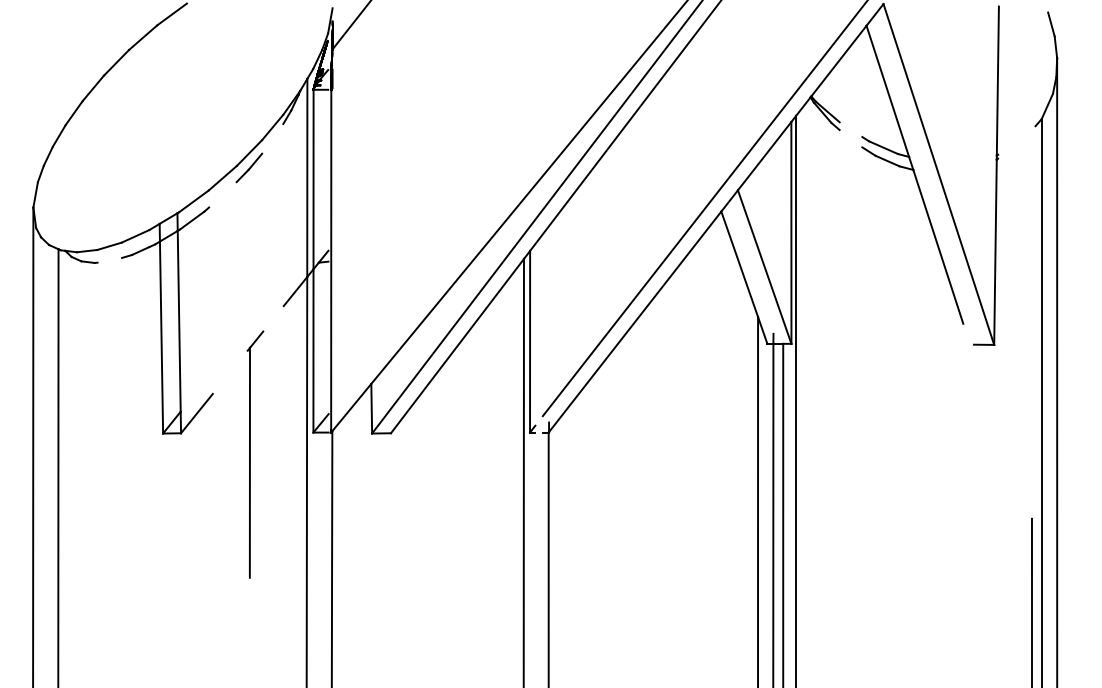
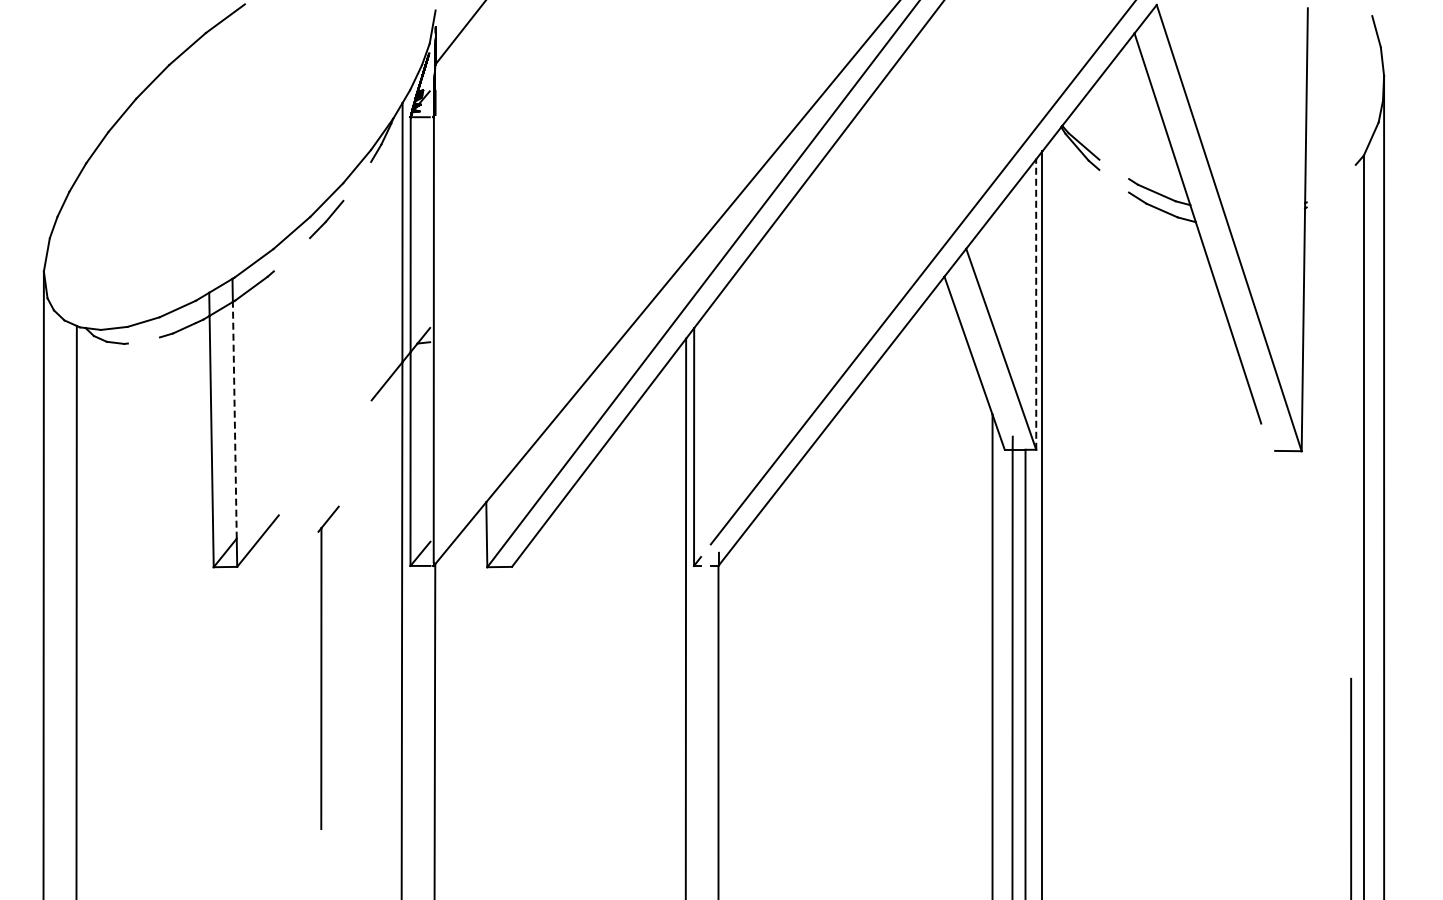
line: (791, 232) -> (1036, 304), solid -> dashed
line: (178, 320) -> (234, 419), solid -> dashed
part: (255, 454) -> (328, 667), moved

